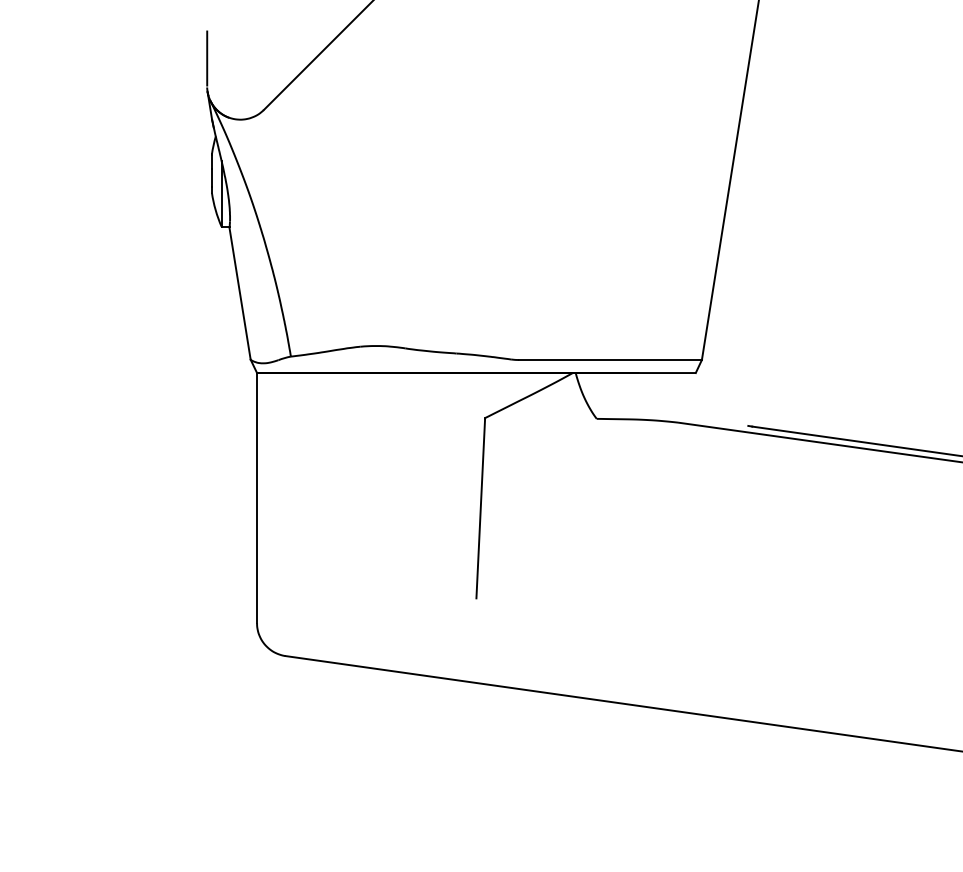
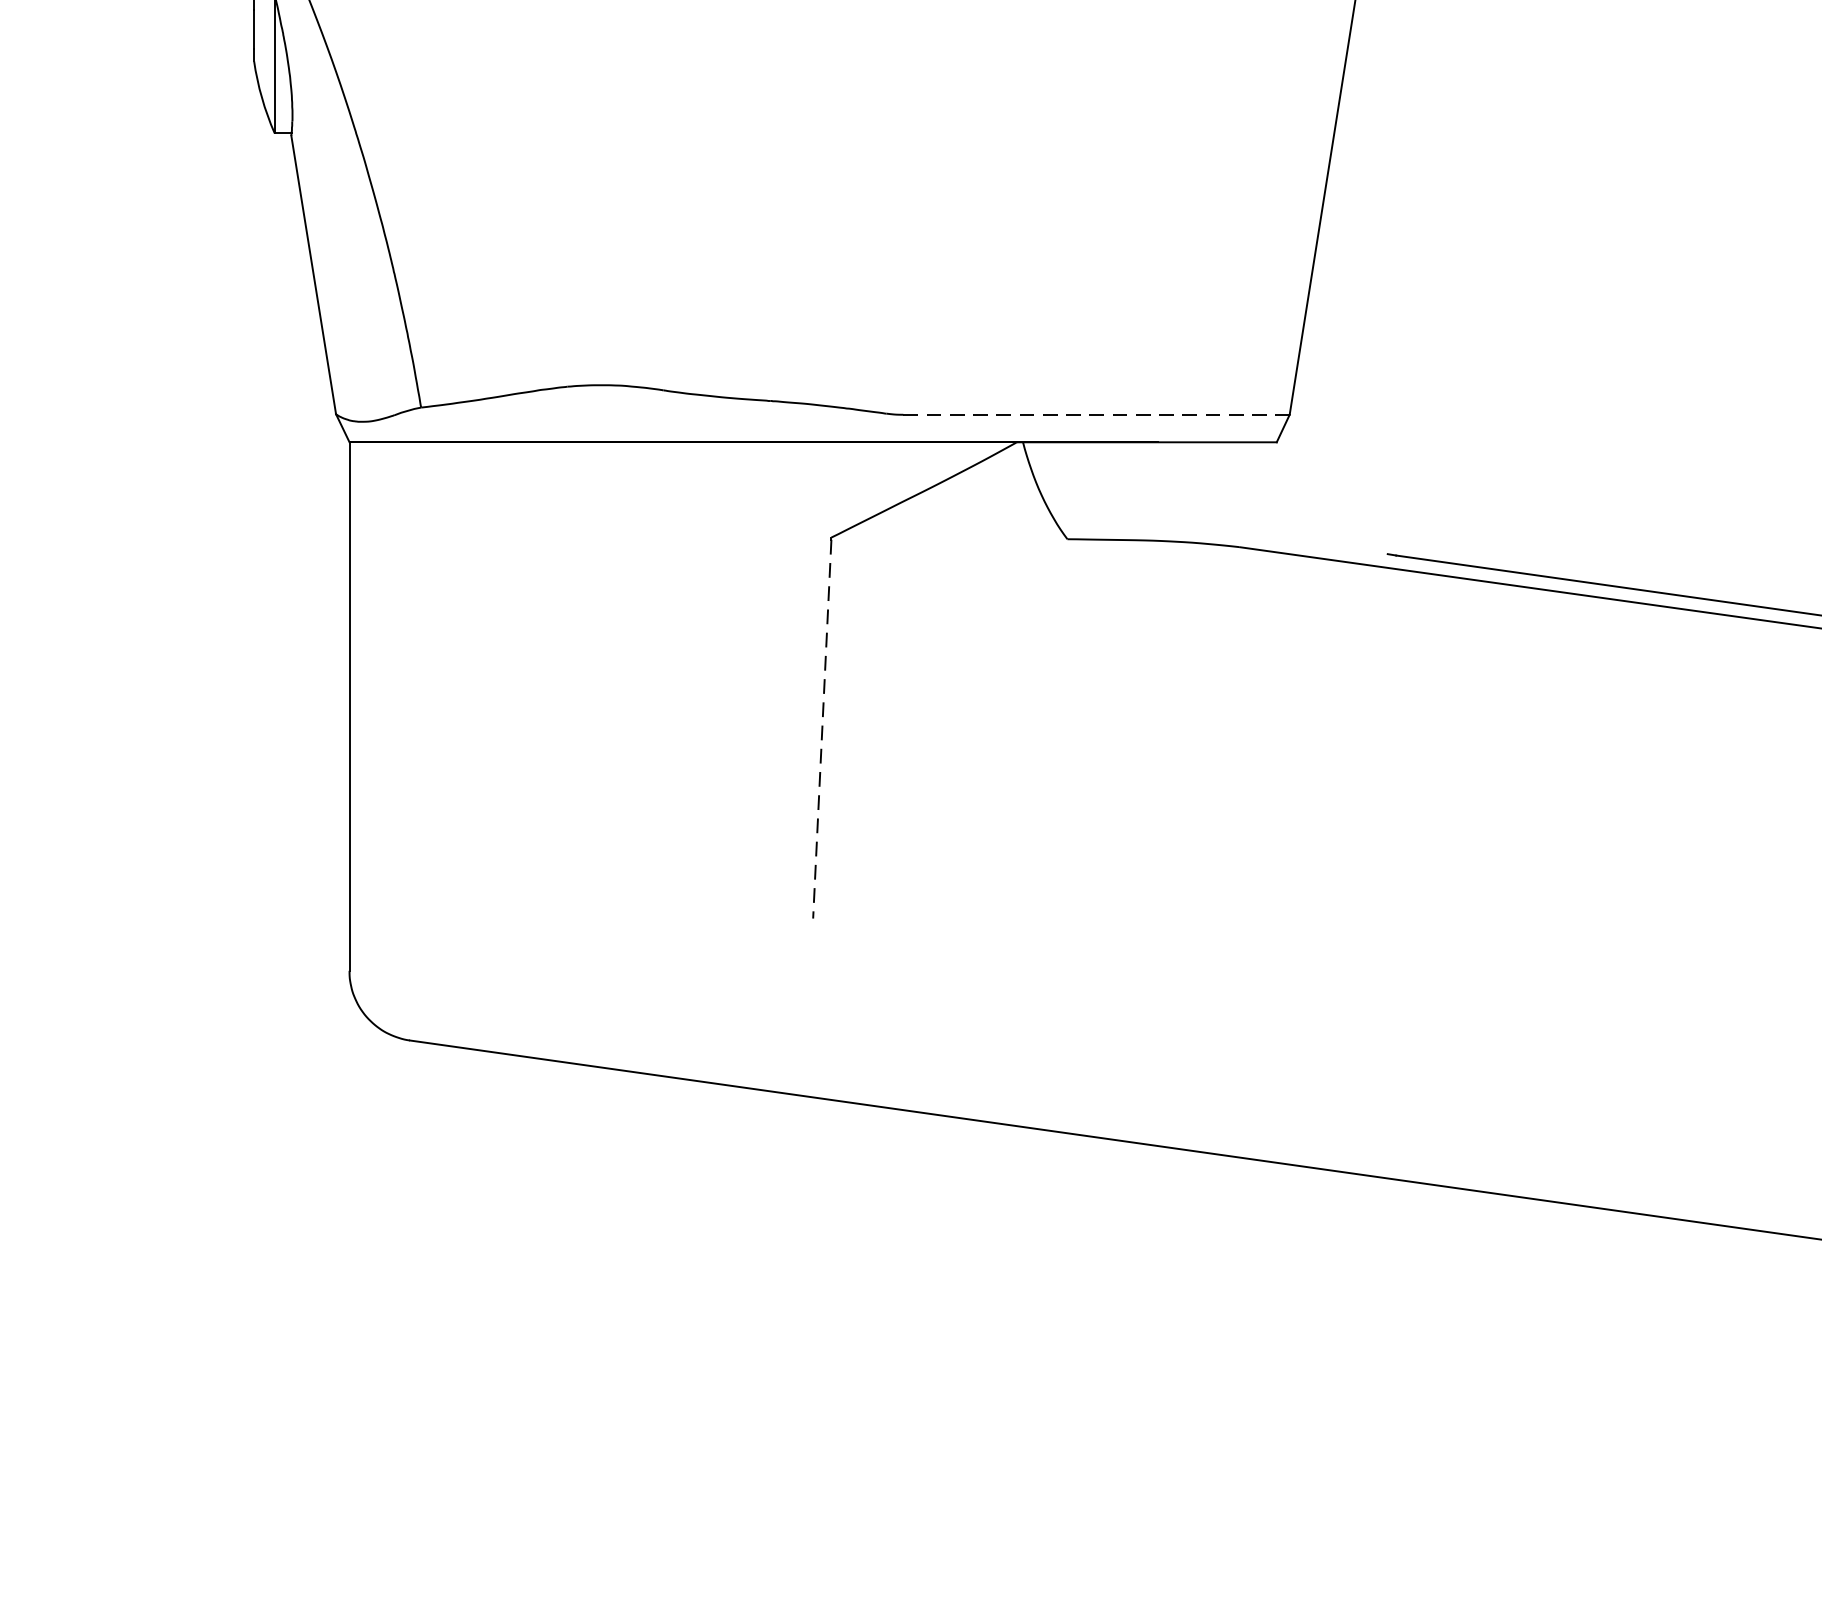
line: (611, 360) -> (1098, 415), solid -> dashed
line: (480, 508) -> (821, 728), solid -> dashed

